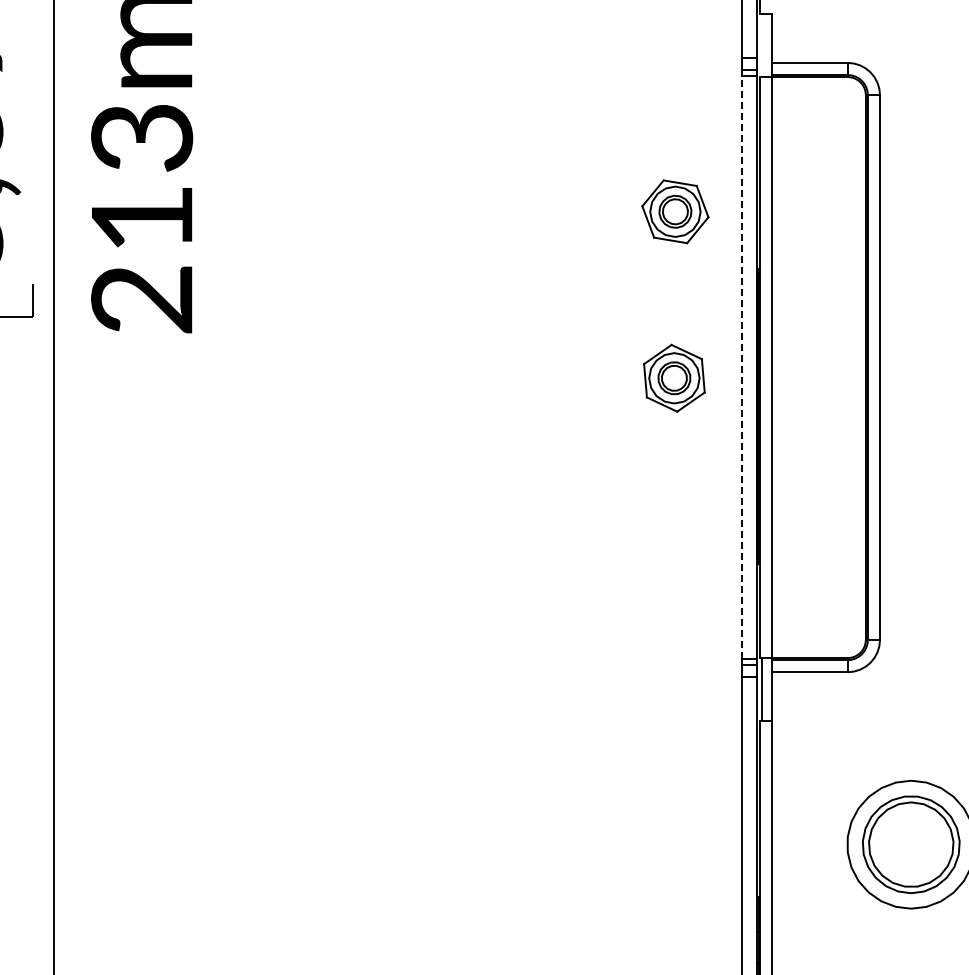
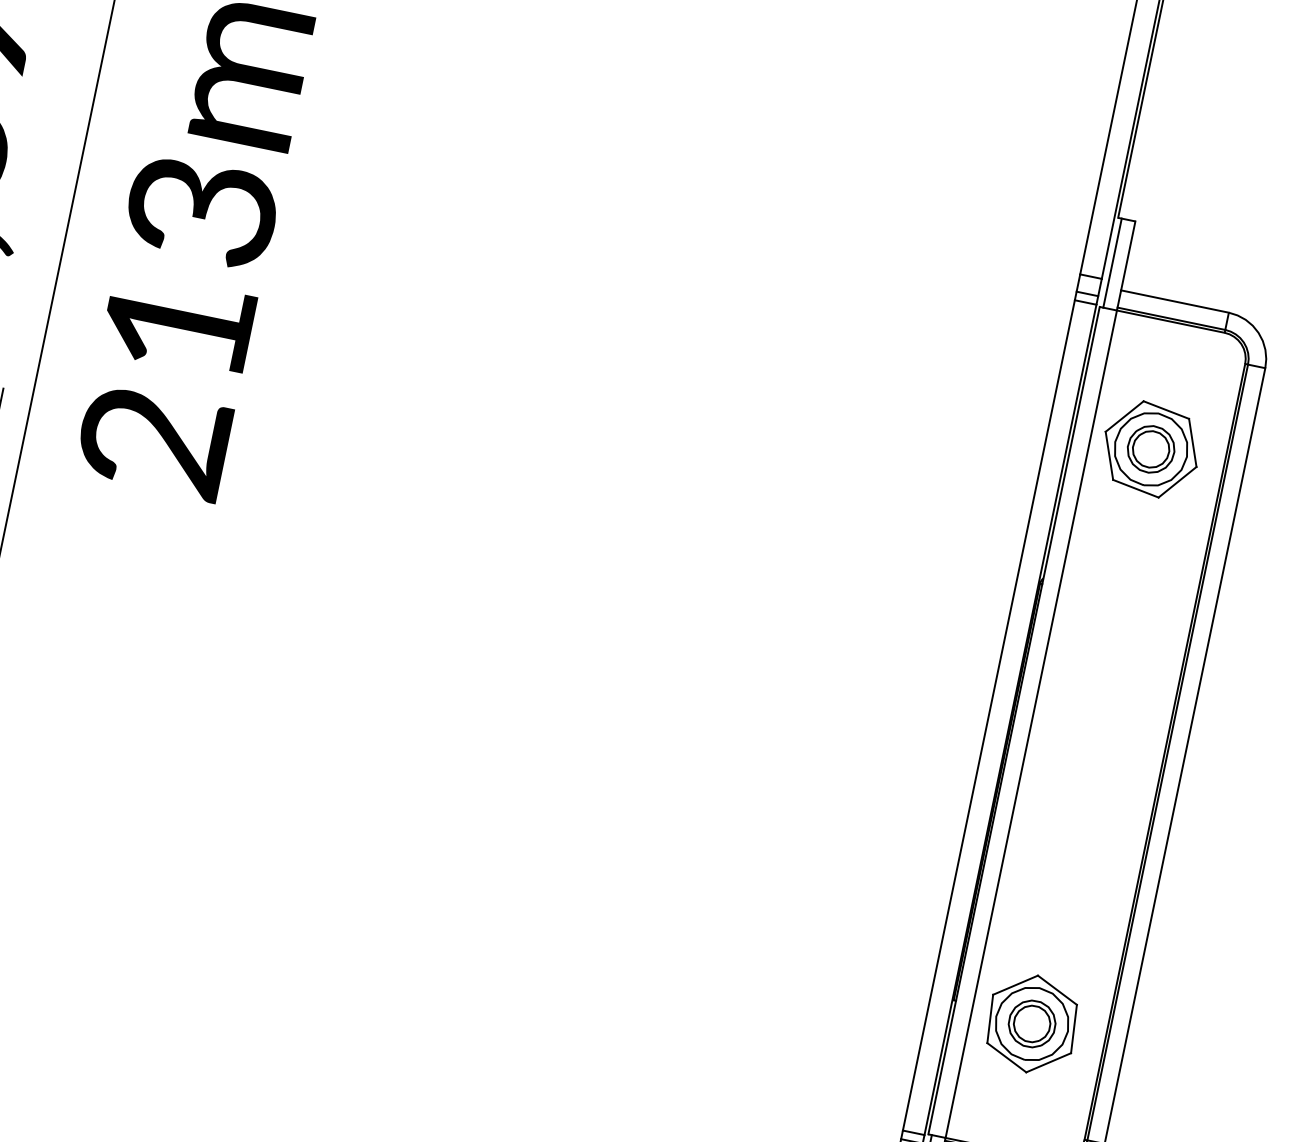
line: (762, 45) -> (1112, 262), added
part: (675, 211) -> (1151, 448), moved
line: (742, 367) -> (989, 715), dashed -> solid
part: (674, 377) -> (1032, 1022), moved

